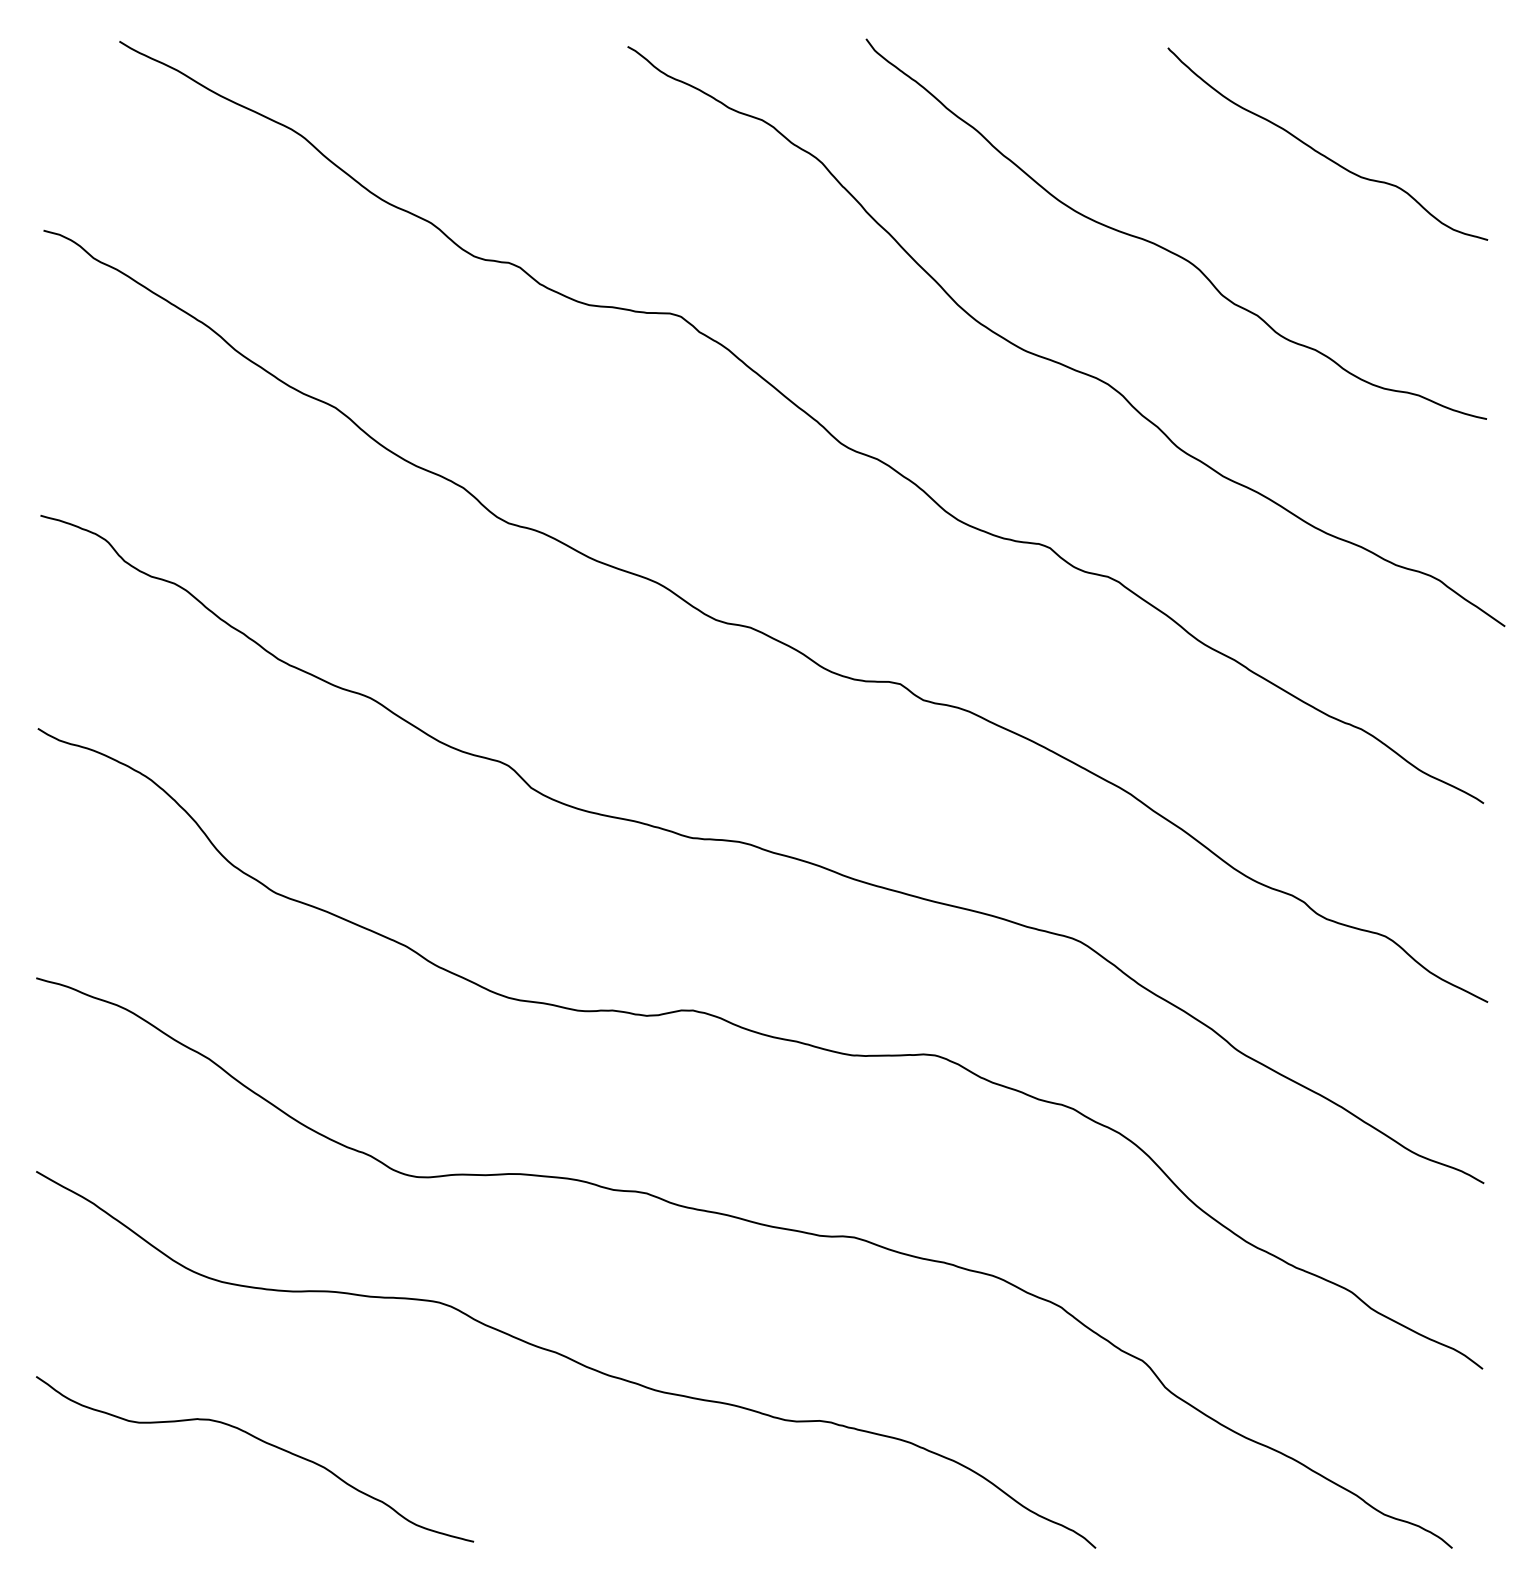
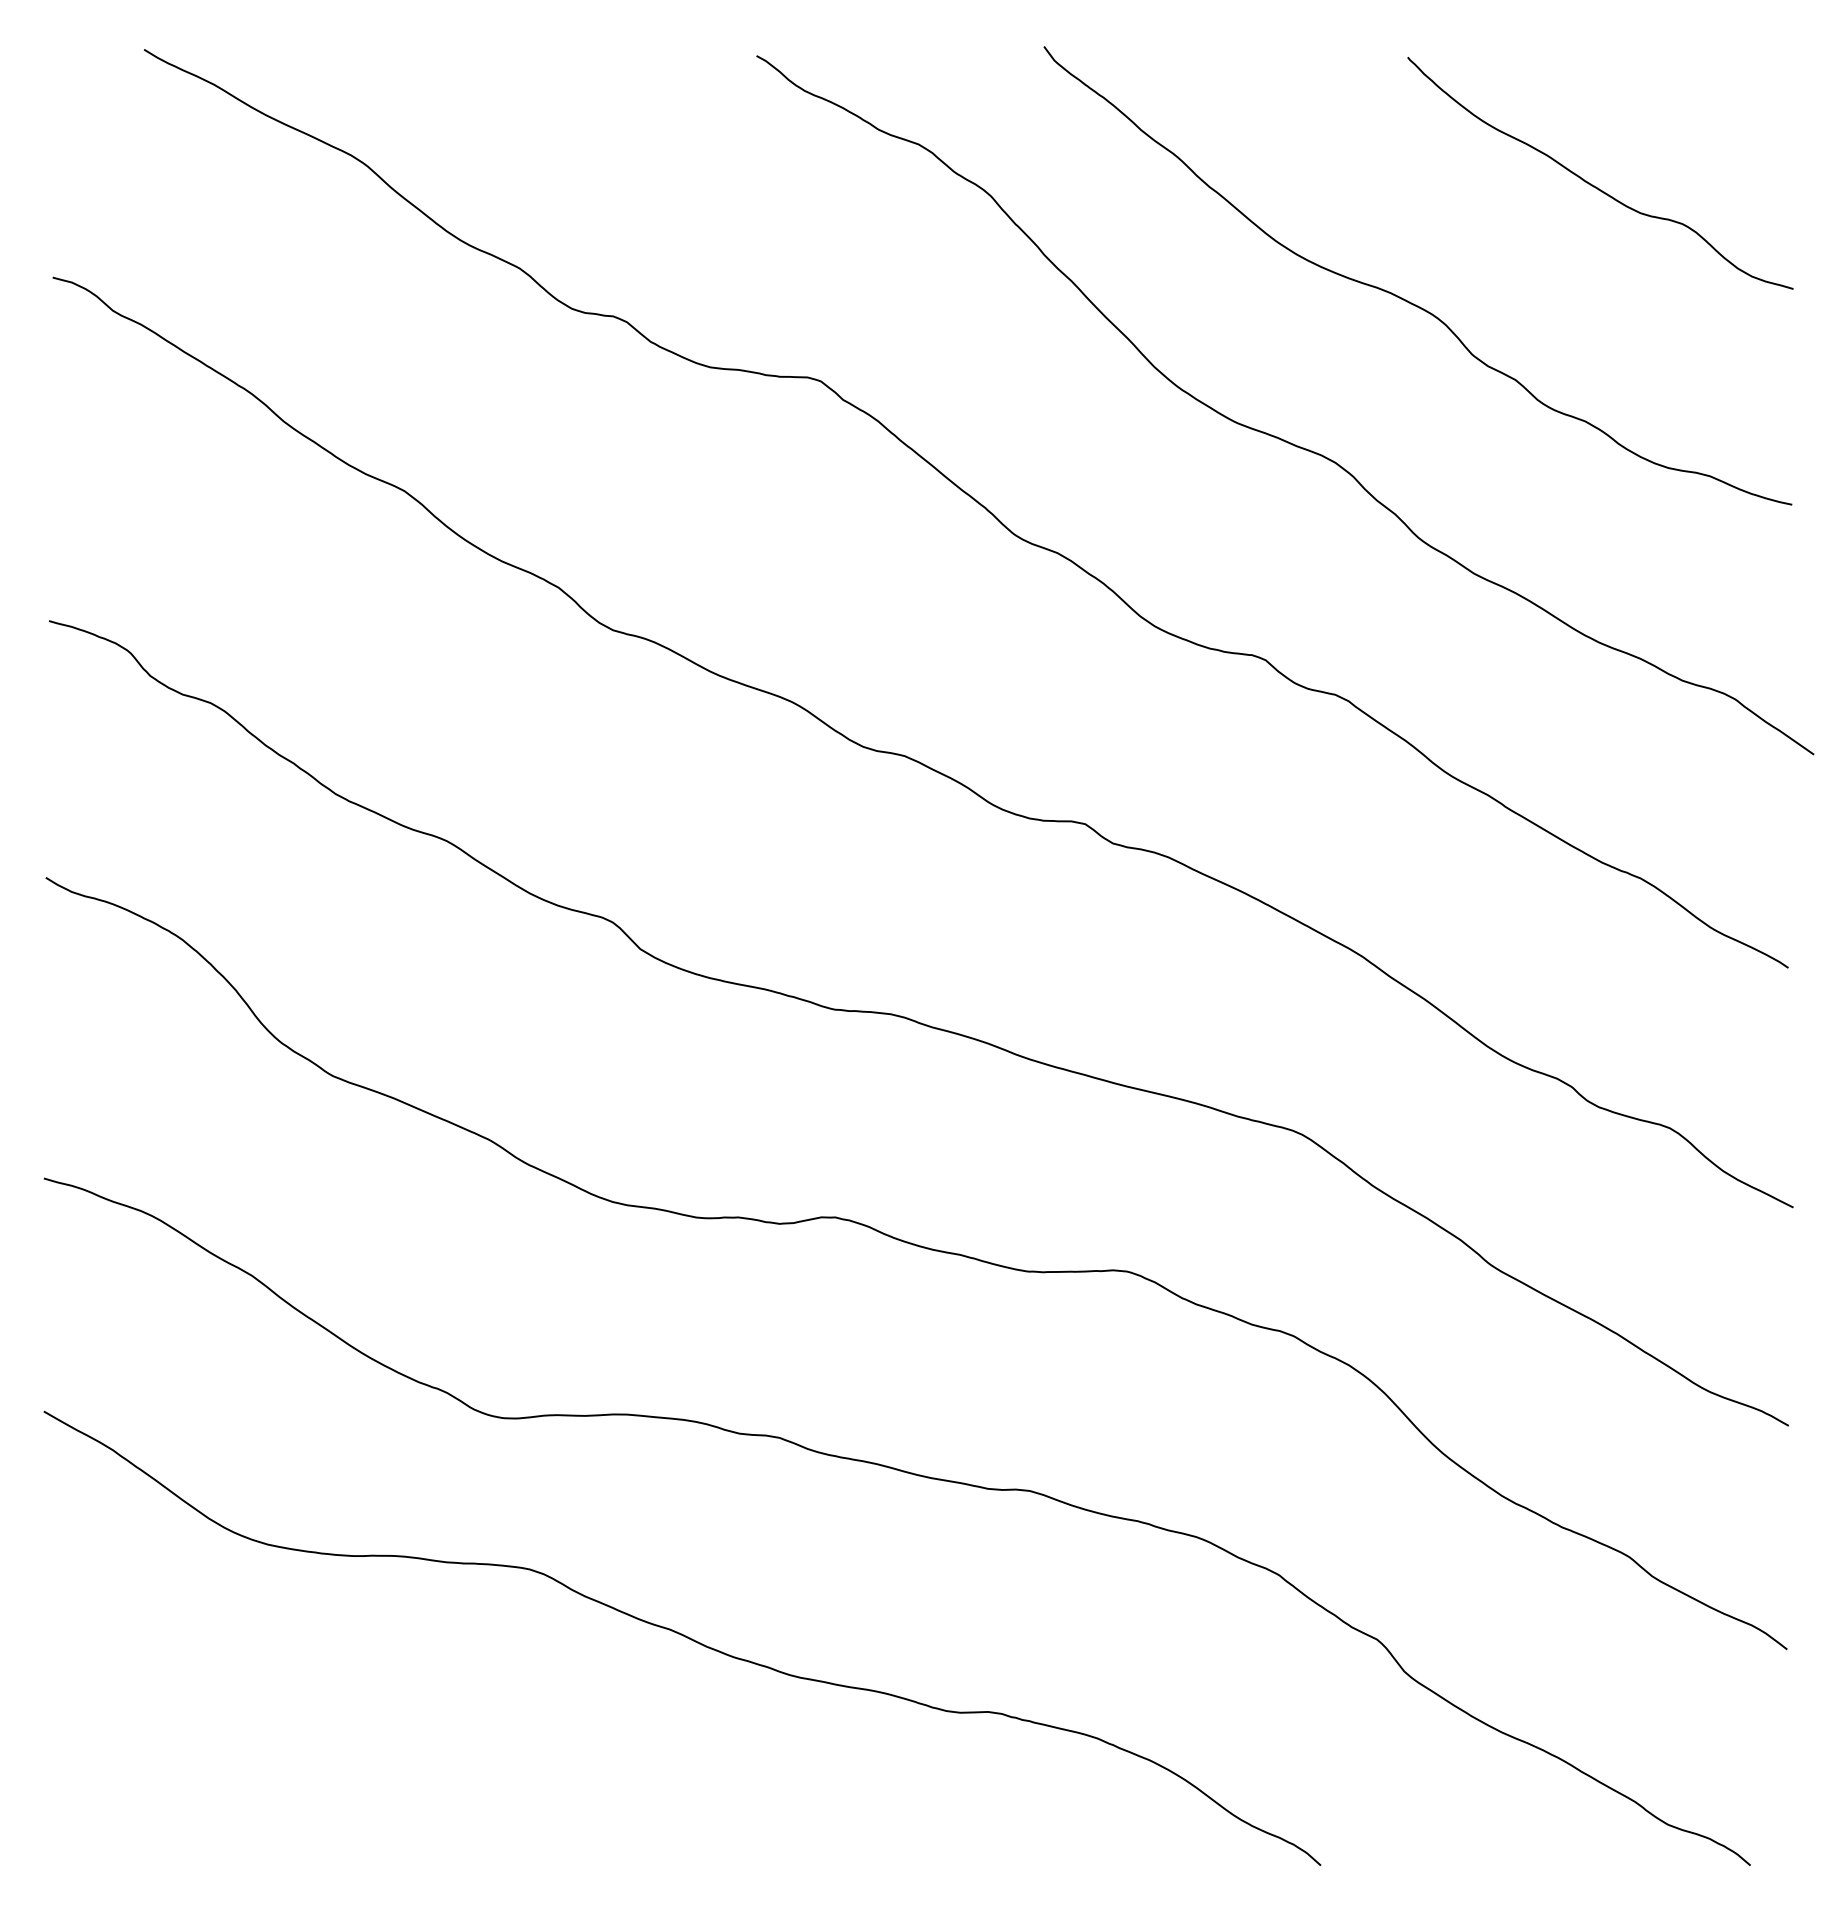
curve: (264, 1442) -> (318, 1738), removed

